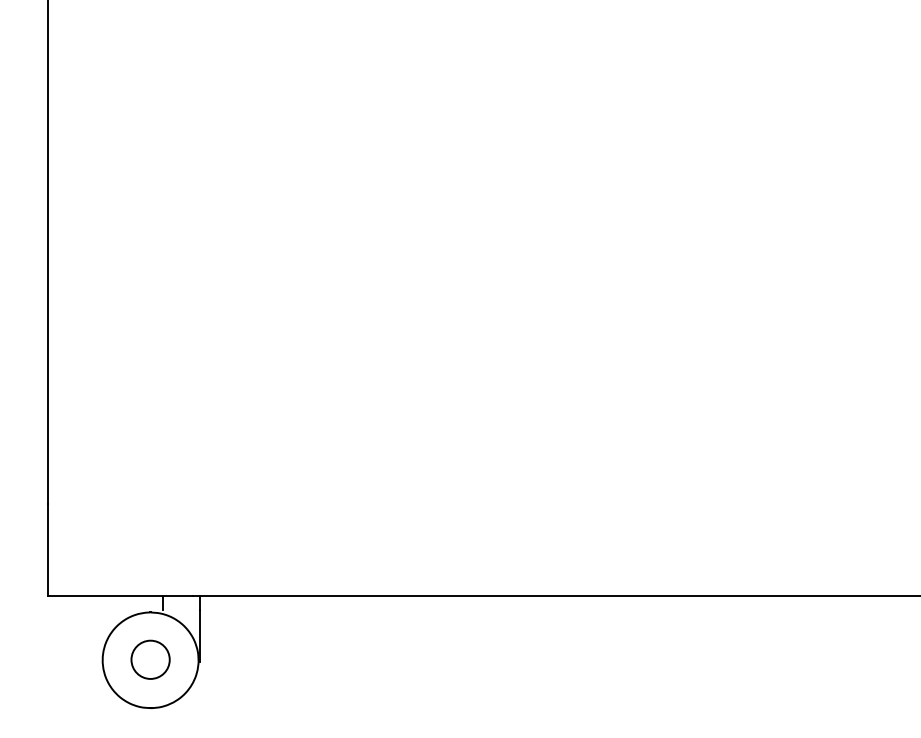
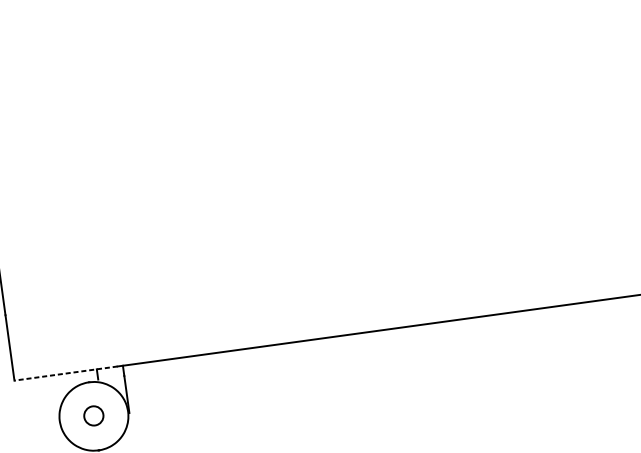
line: (119, 596) -> (65, 373), solid -> dashed
circle: (150, 659) -> (93, 415), size x0.7

